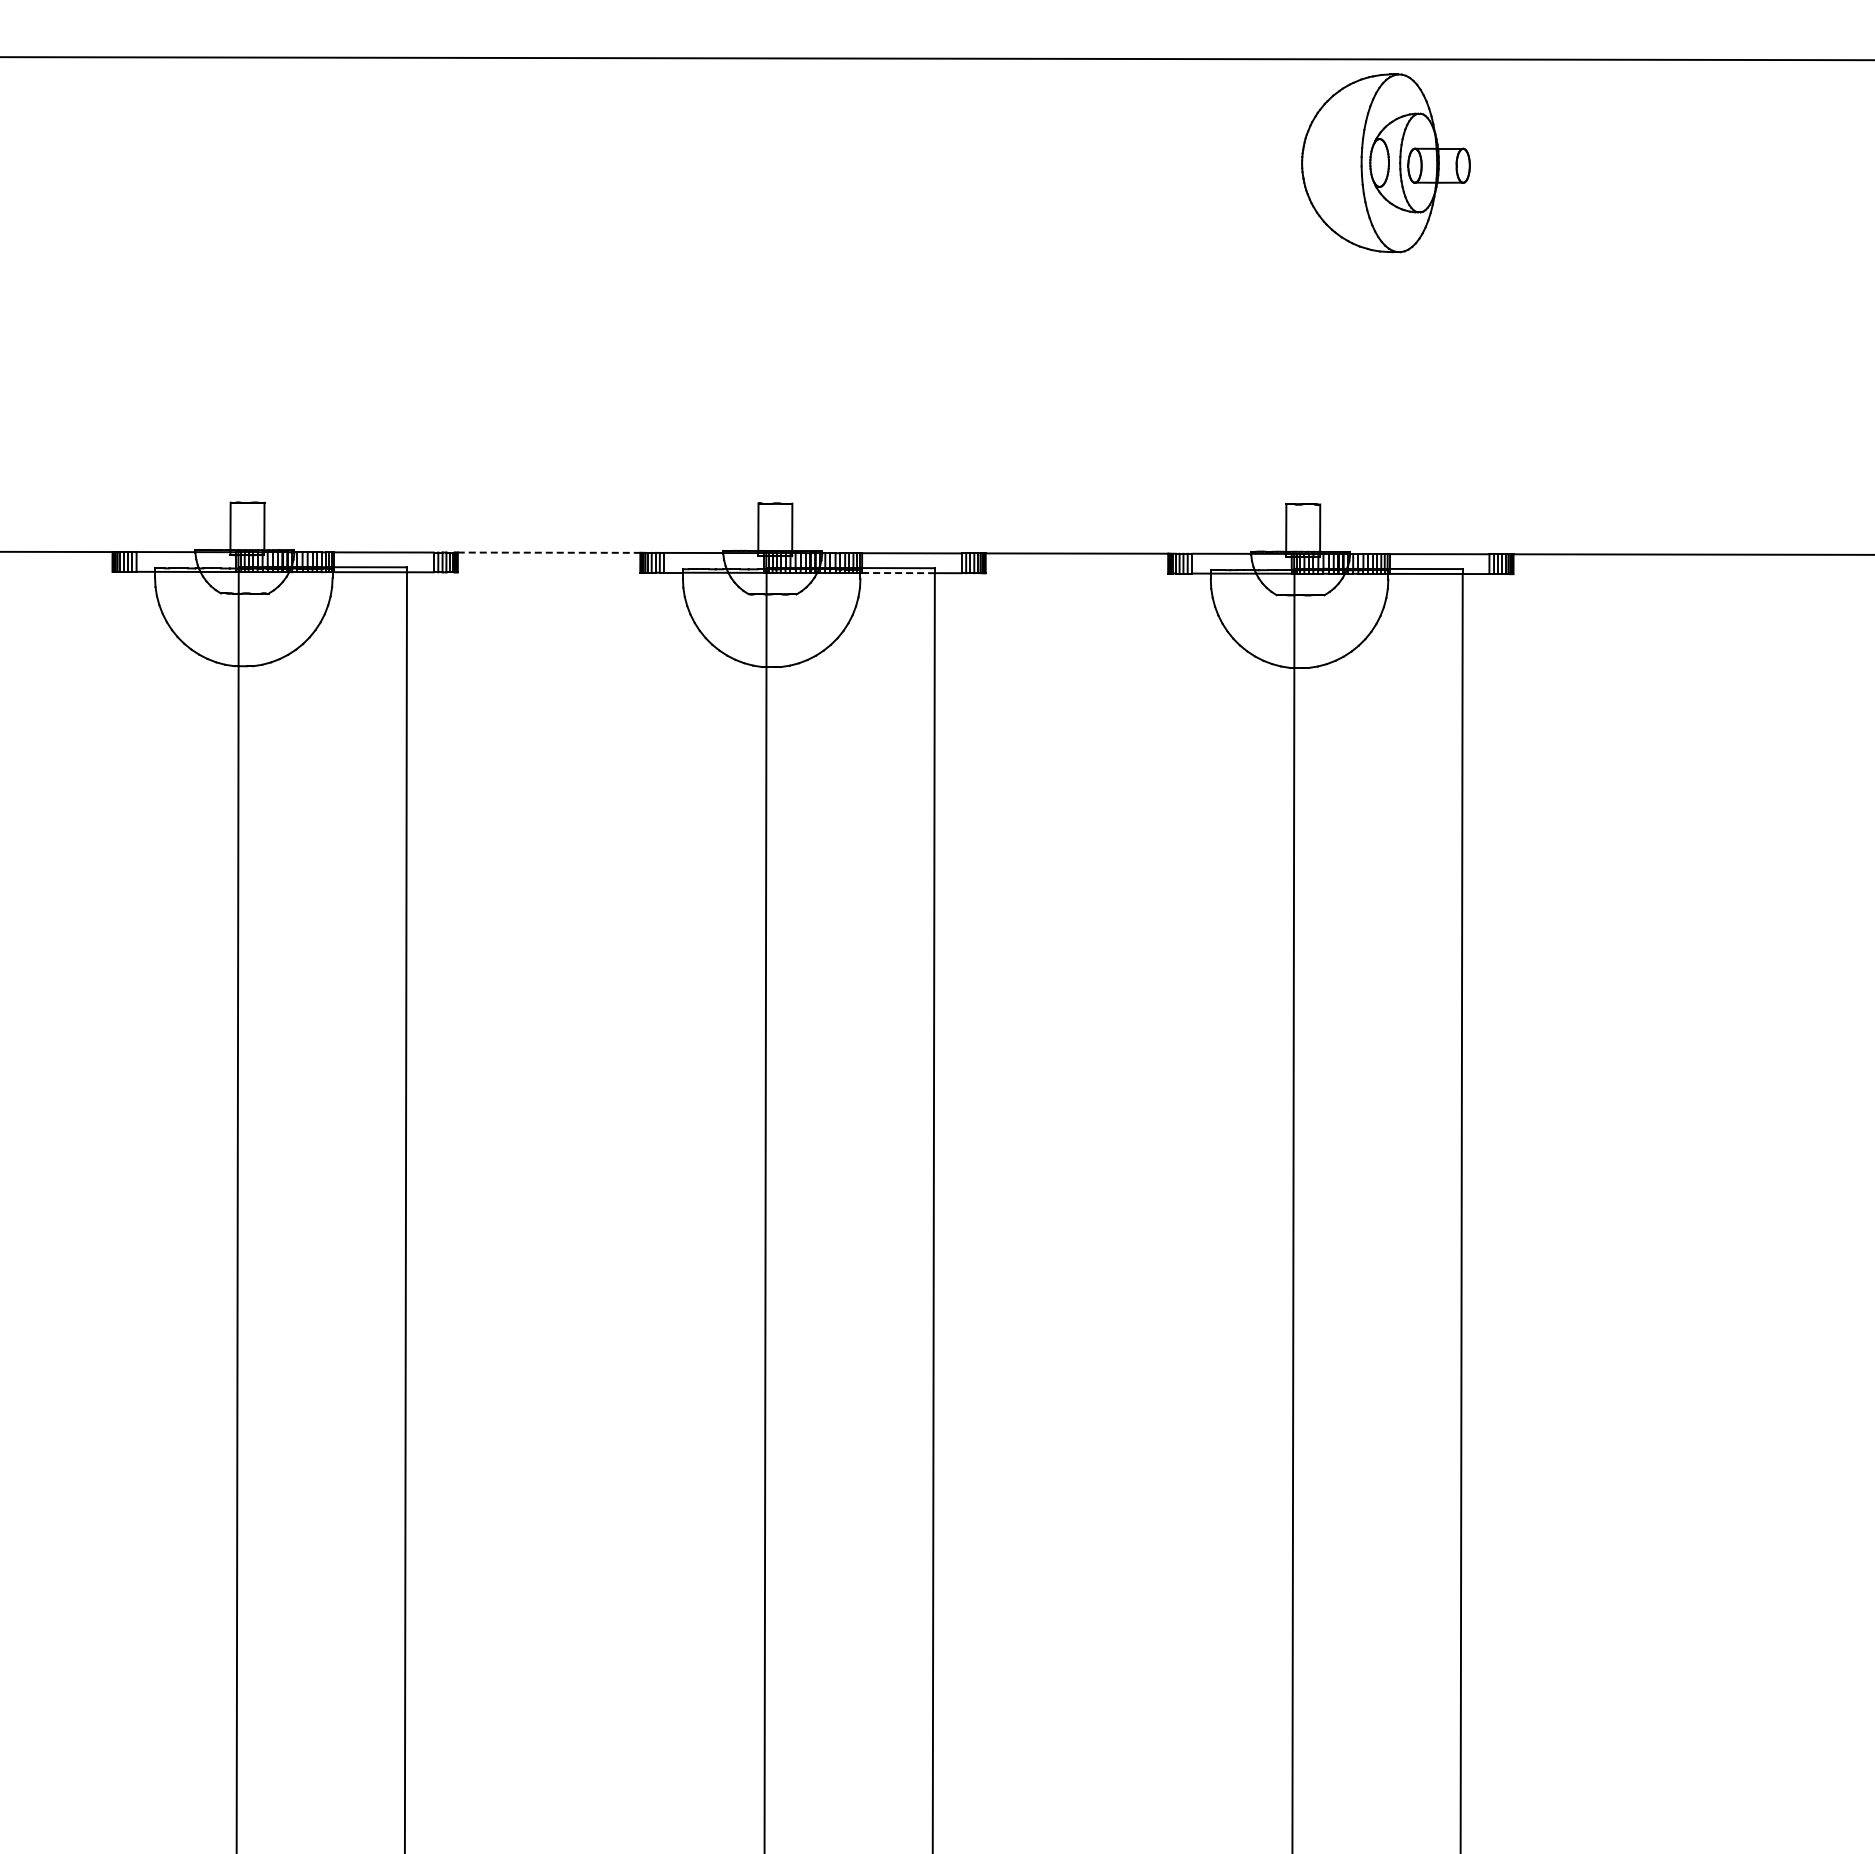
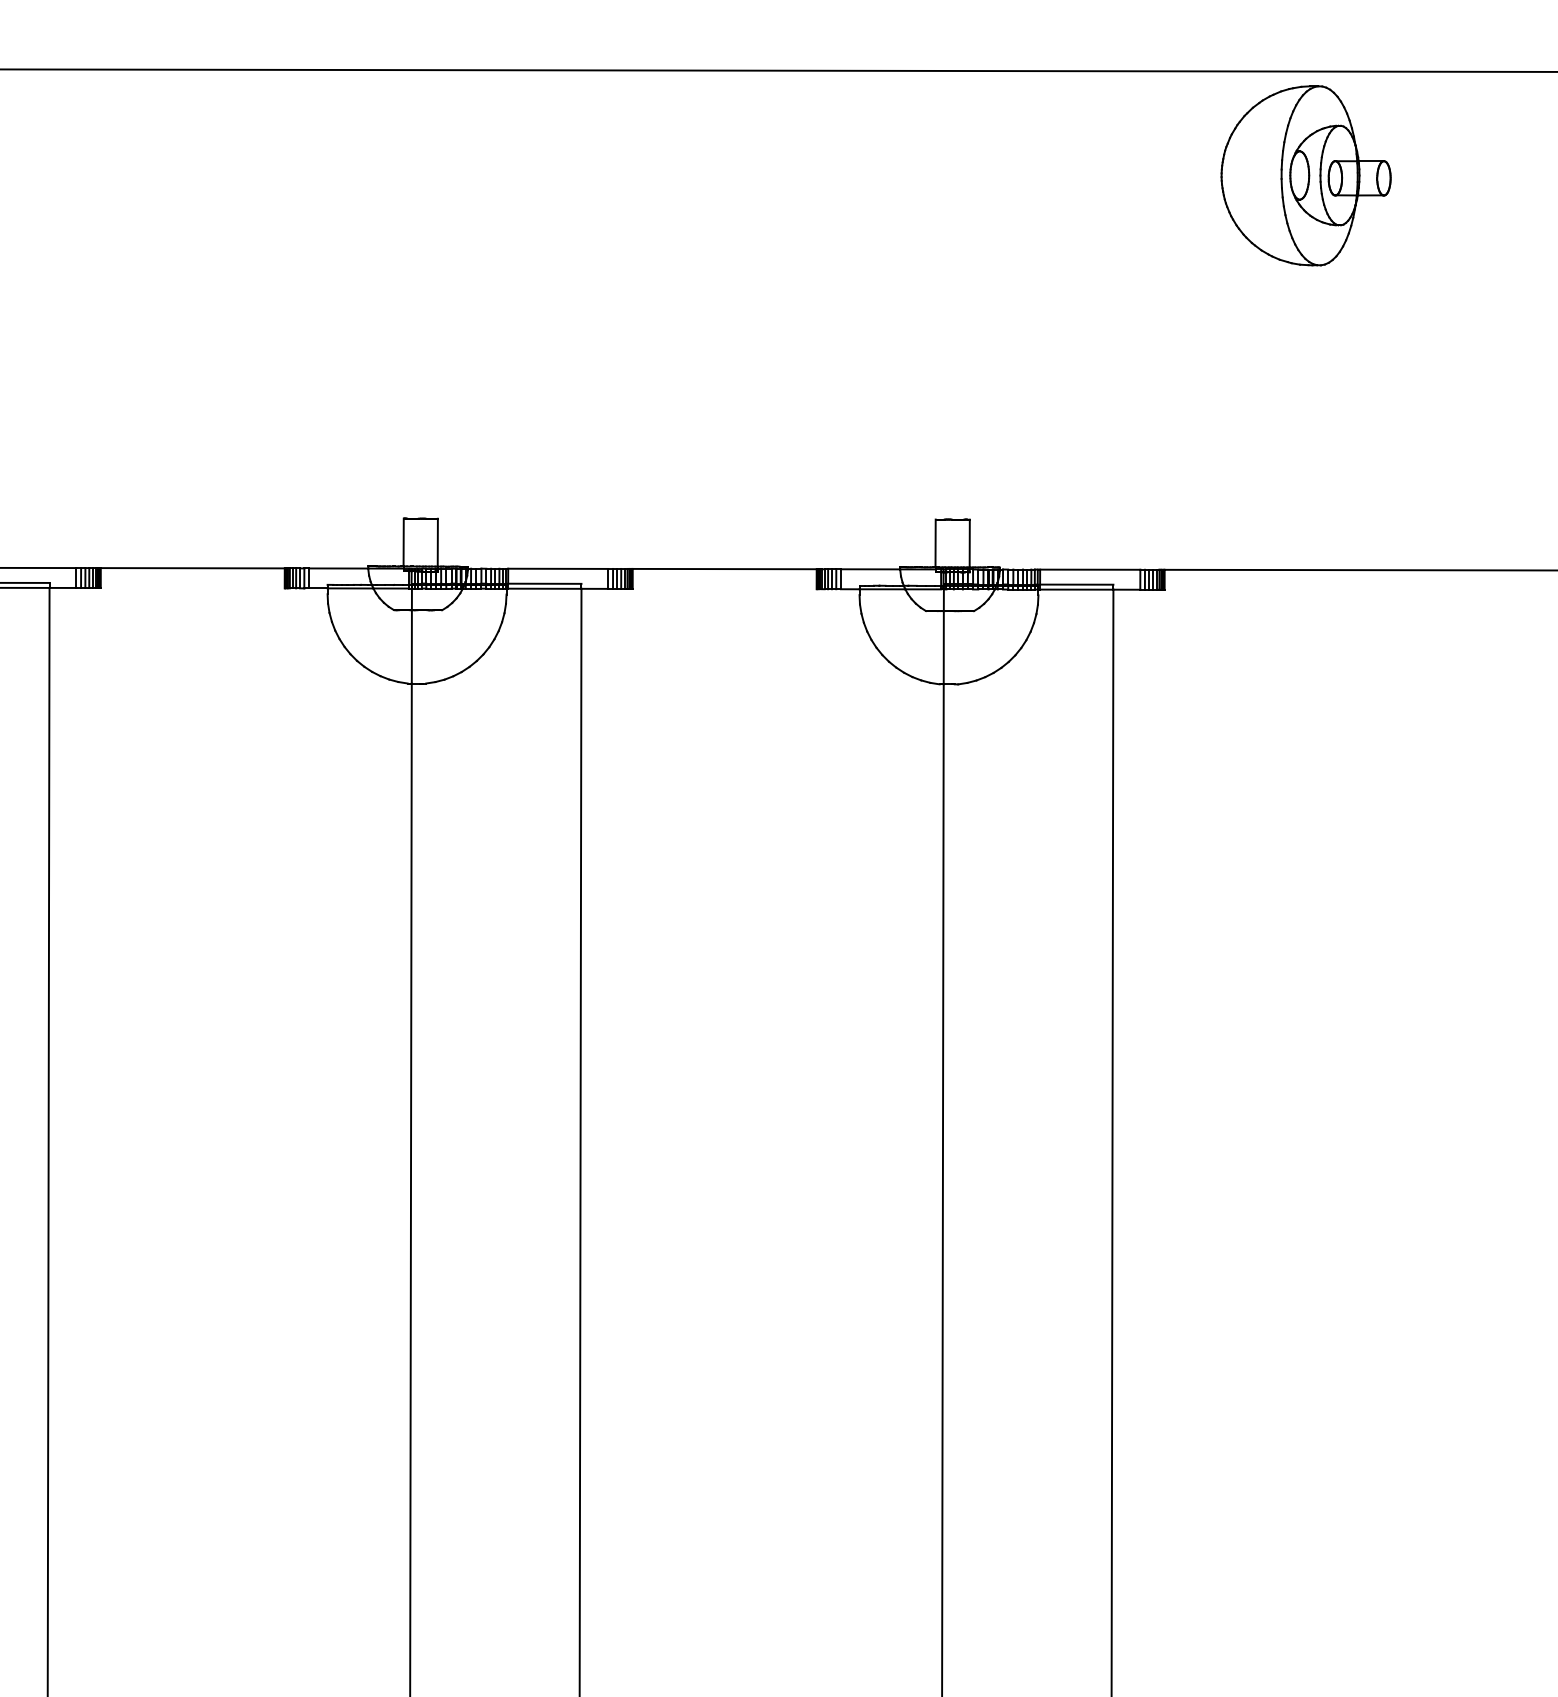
part: (1385, 163) -> (1305, 176), moved
line: (549, 552) -> (193, 568), dashed -> solid
line: (898, 573) -> (544, 589), dashed -> solid

